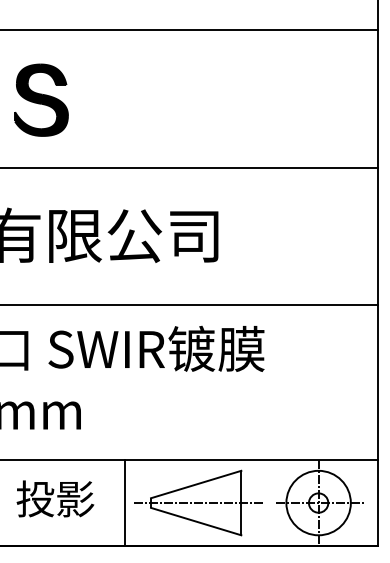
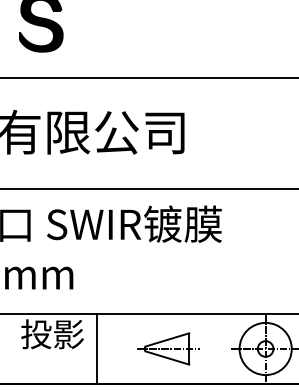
text: (55, 498) -> (52, 333), moved
part: (198, 502) -> (168, 348), size x0.6
line: (125, 503) -> (97, 349), moved

